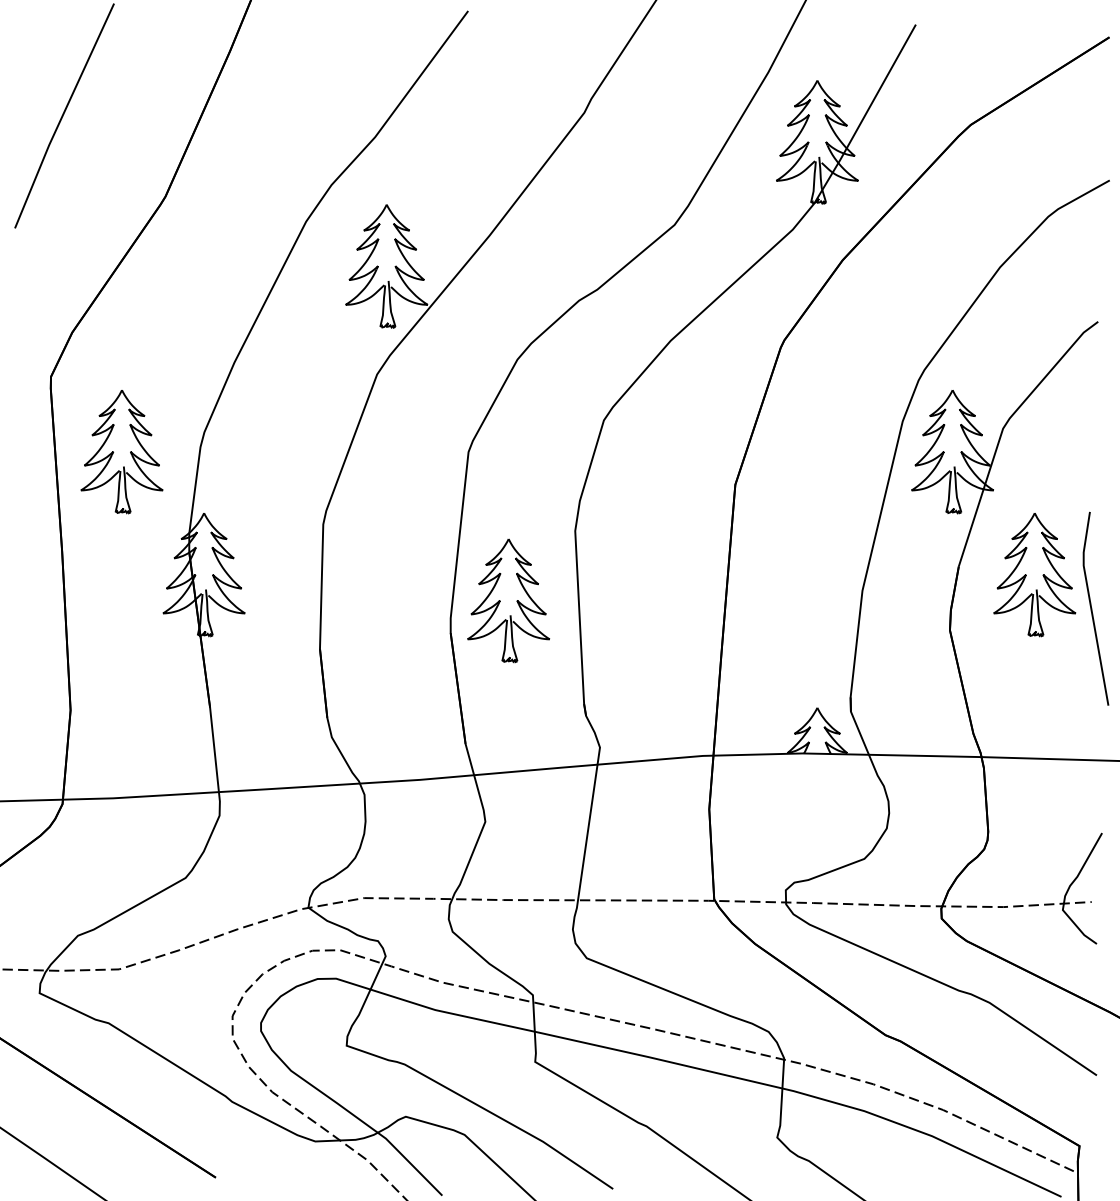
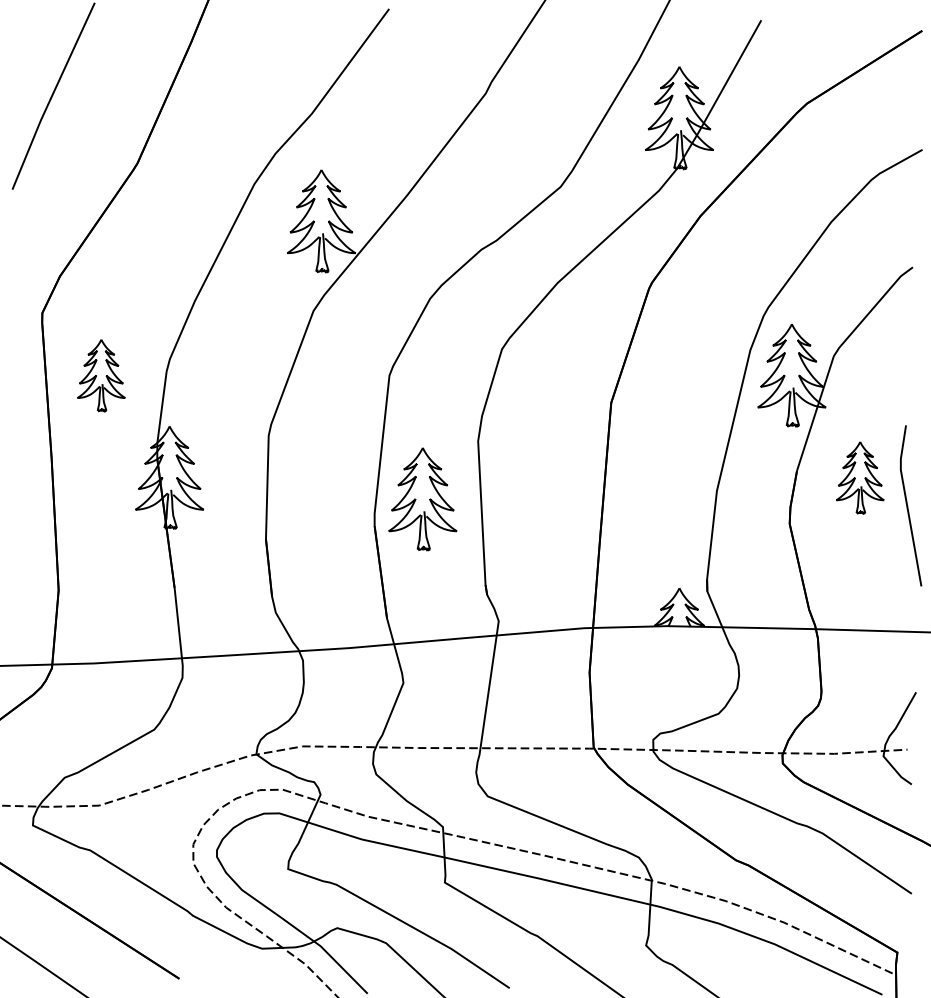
part: (121, 452) -> (100, 375), size x0.7
part: (1034, 575) -> (859, 478), size x0.7

